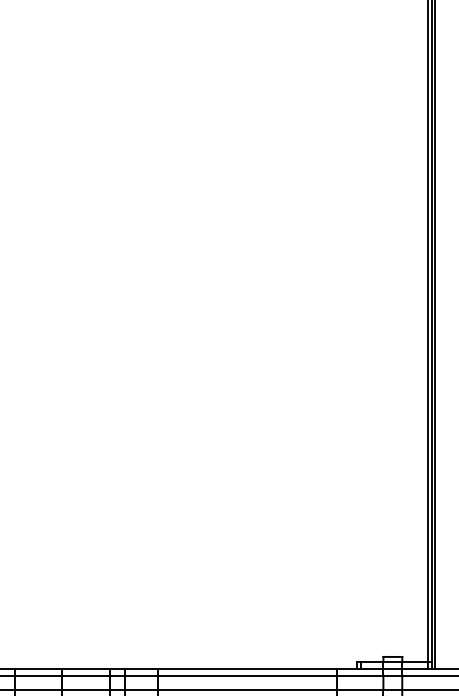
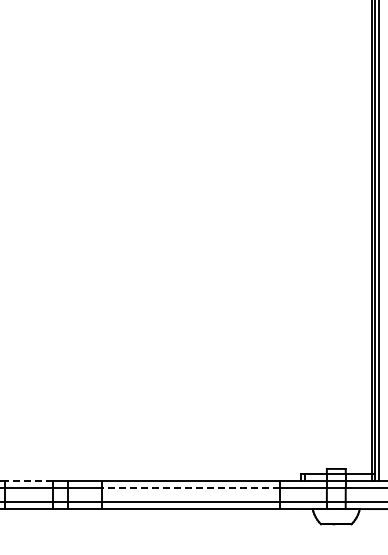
line: (85, 668) -> (28, 480), solid -> dashed
line: (246, 675) -> (189, 487), solid -> dashed

